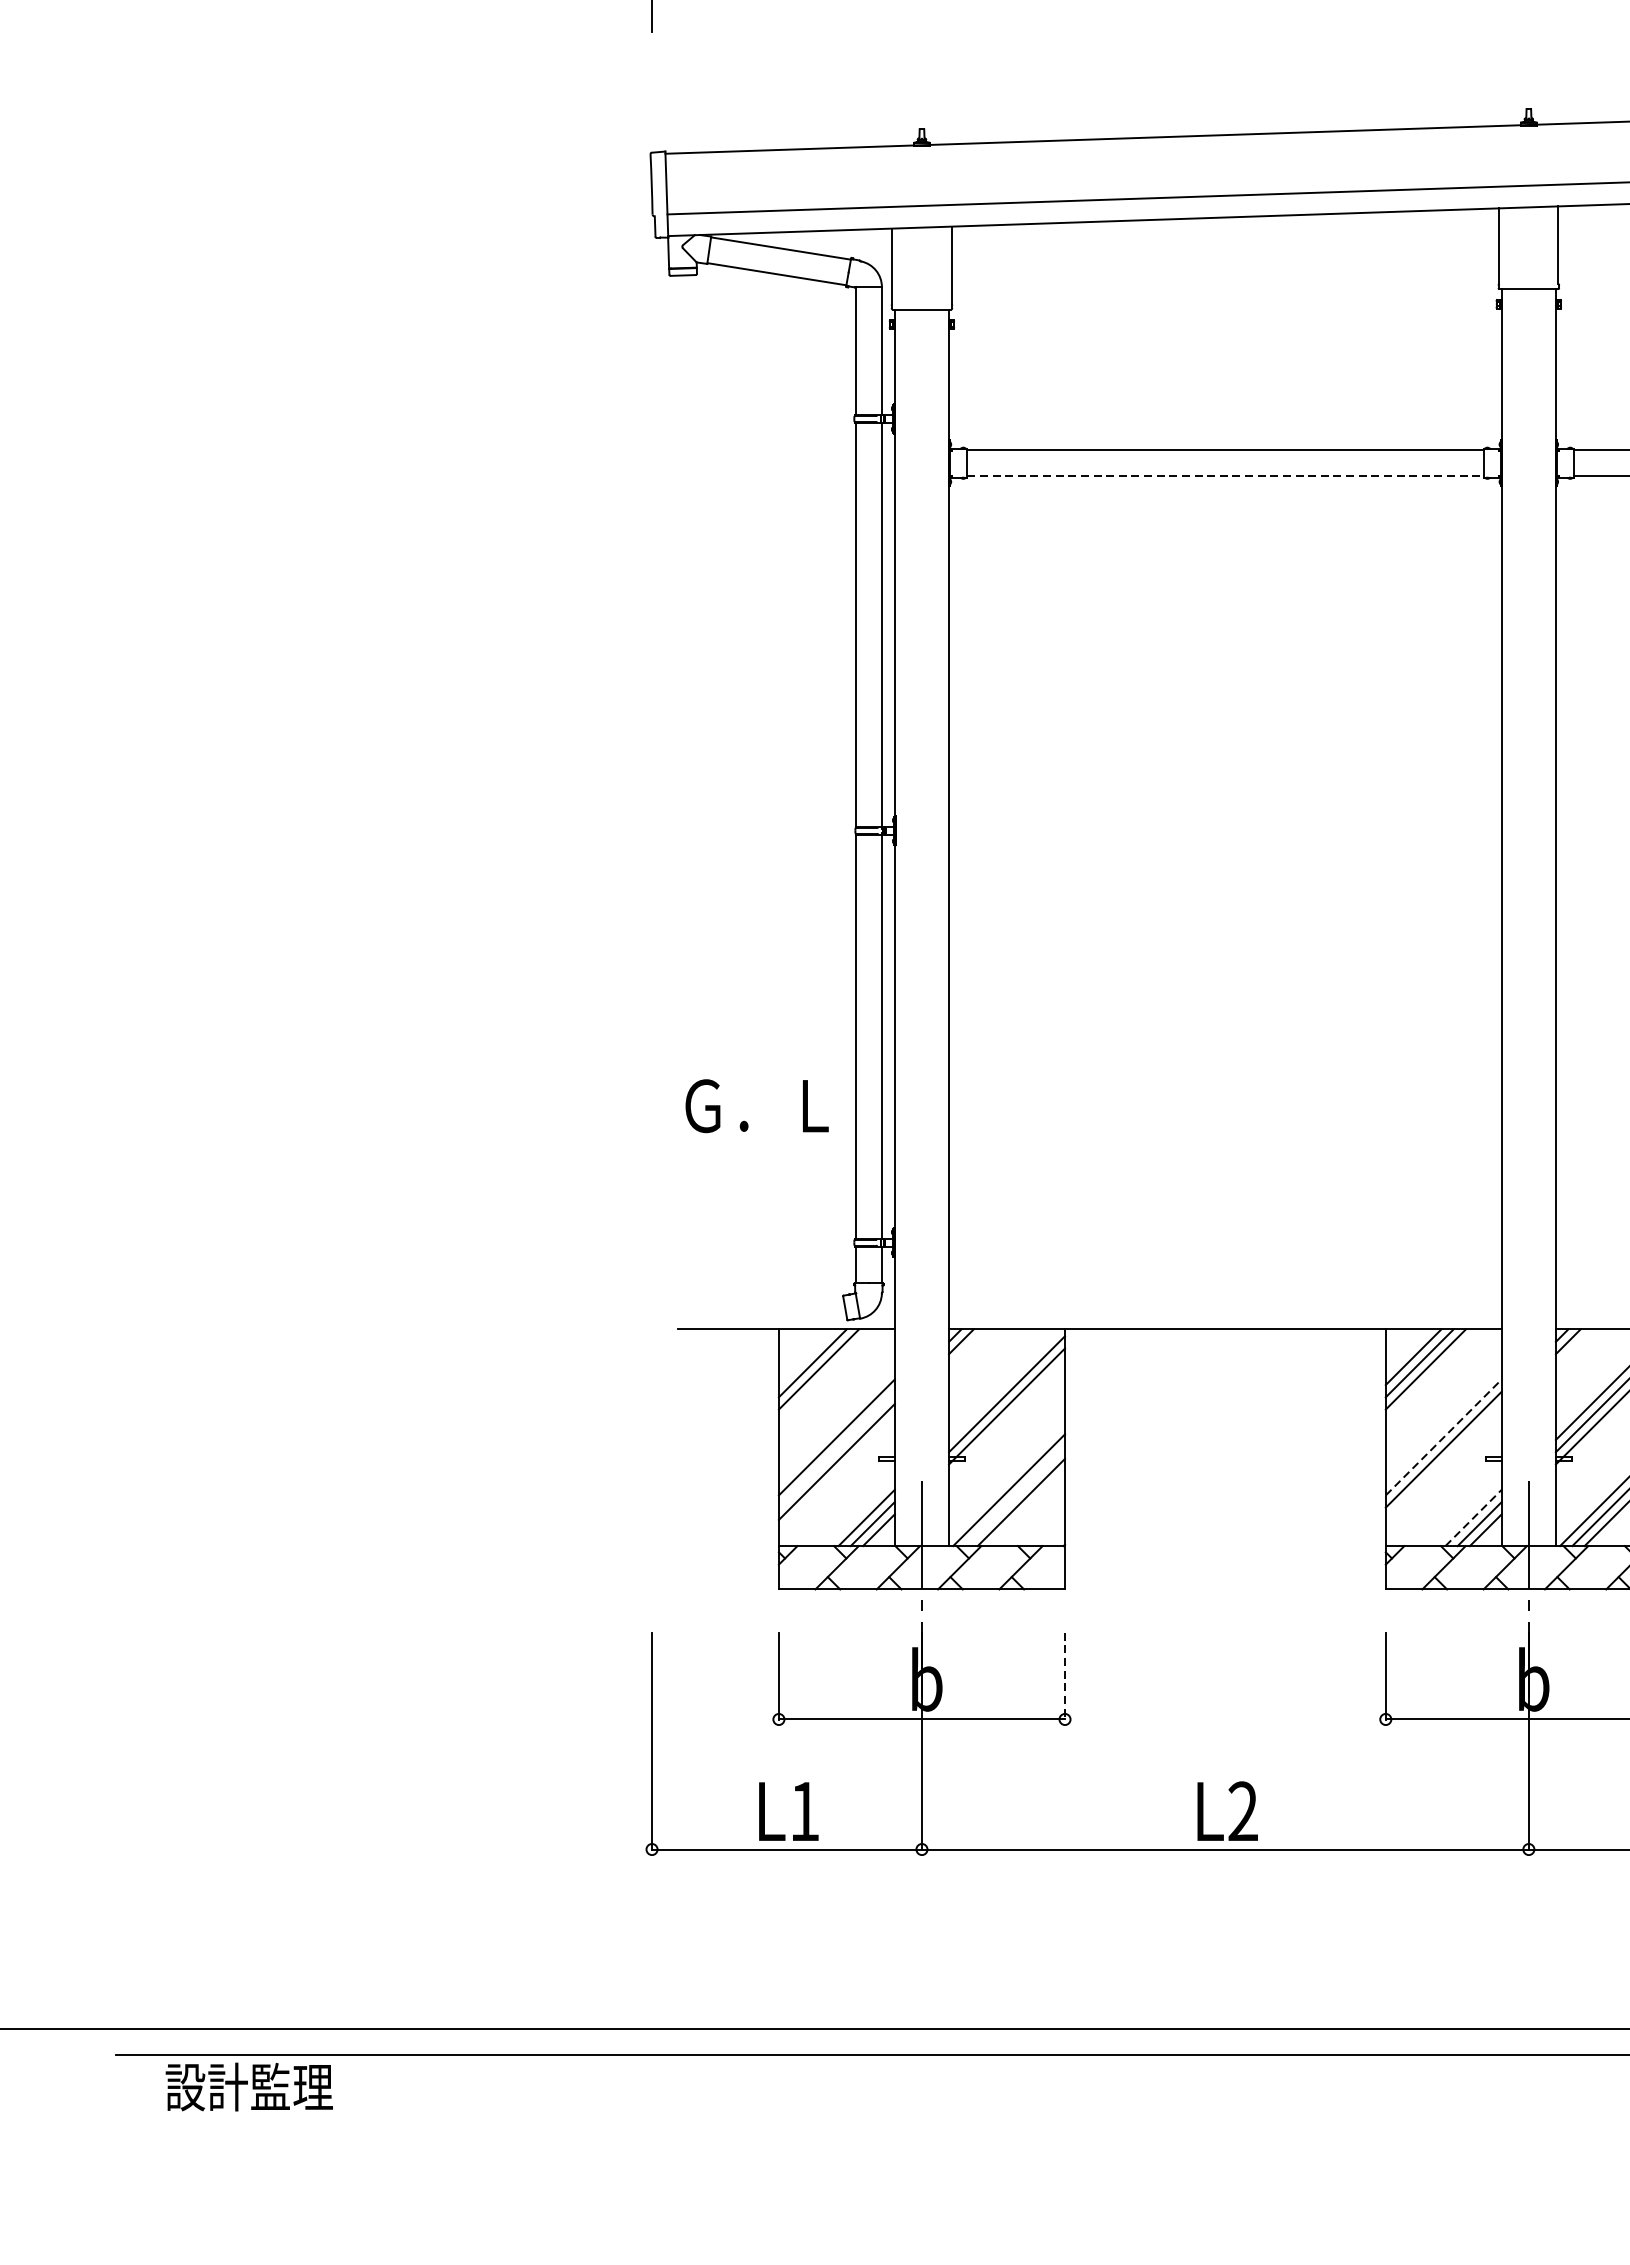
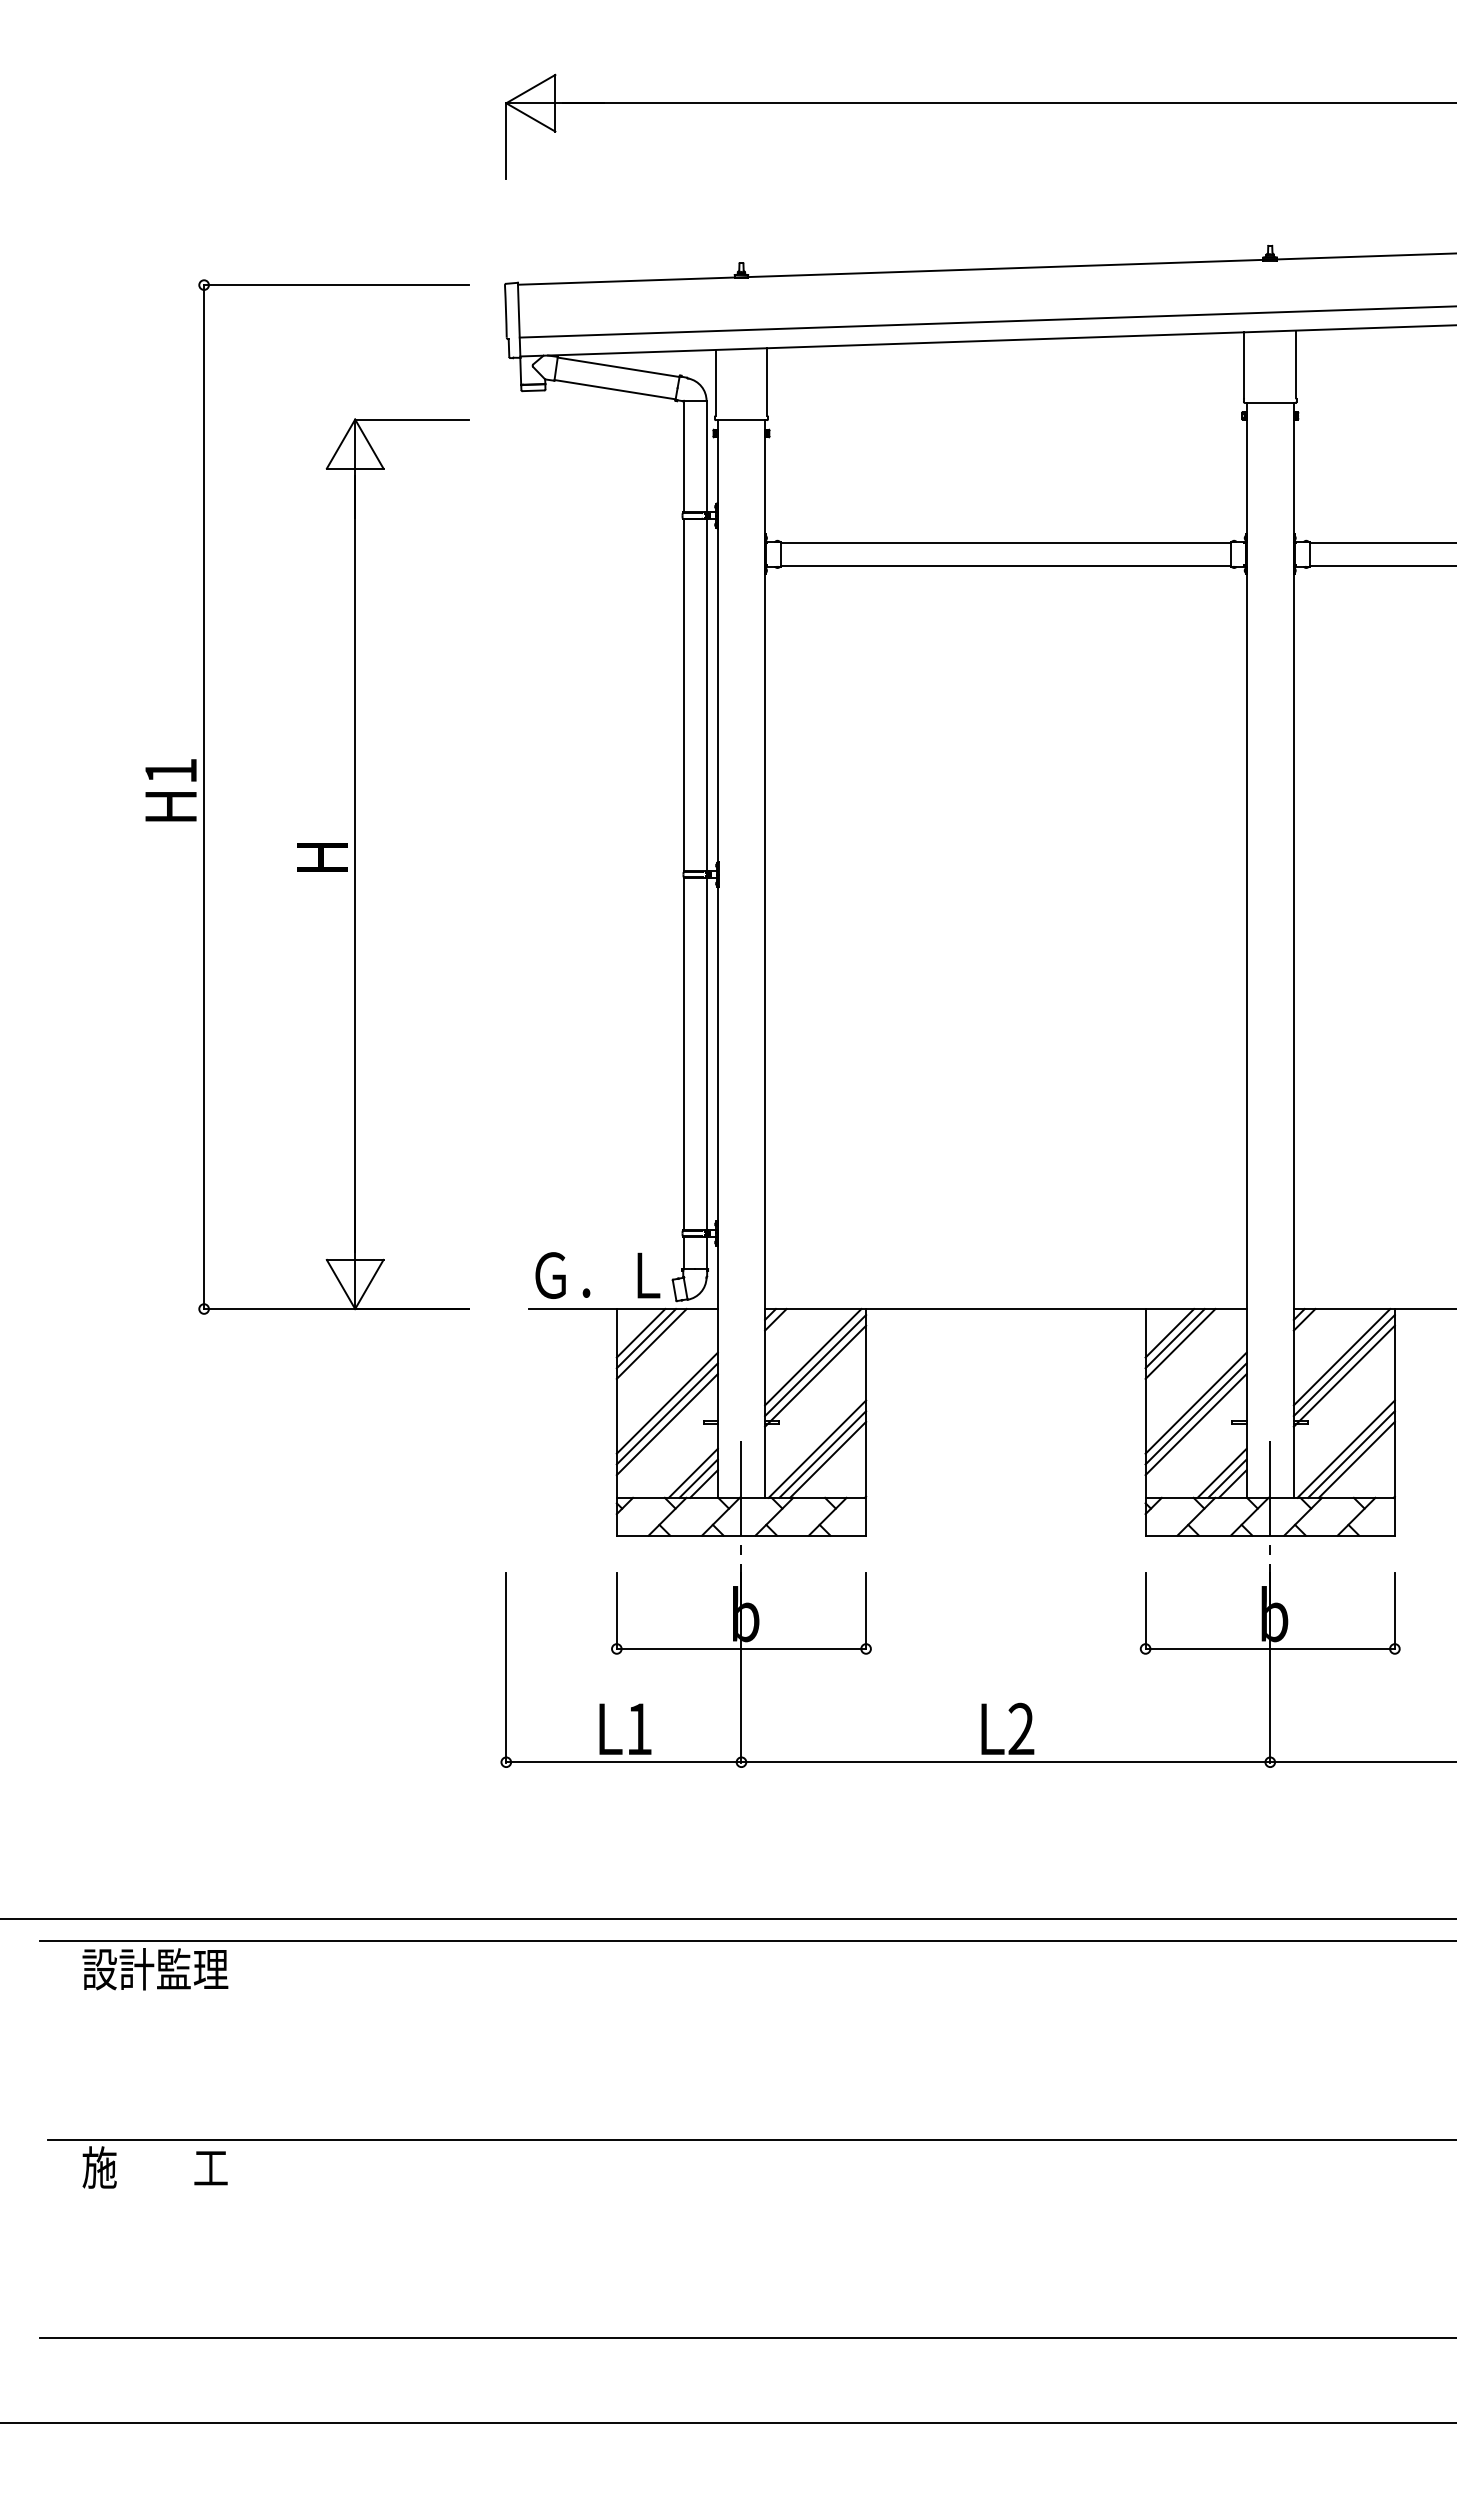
line: (1224, 475) -> (1005, 565), dashed -> solid
part: (477, 741) -> (354, 796), added
text: (756, 1106) -> (597, 1275), moved
line: (806, 1357) -> (640, 1333), added
line: (1004, 1384) -> (813, 1357), added
line: (1444, 1436) -> (1196, 1402), dashed -> solid
line: (835, 1449) -> (666, 1413), added
line: (1443, 1461) -> (1195, 1424), added
line: (1014, 1496) -> (822, 1454), added
line: (1474, 1518) -> (1222, 1473), dashed -> solid
line: (1065, 1676) -> (866, 1611), dashed -> solid

